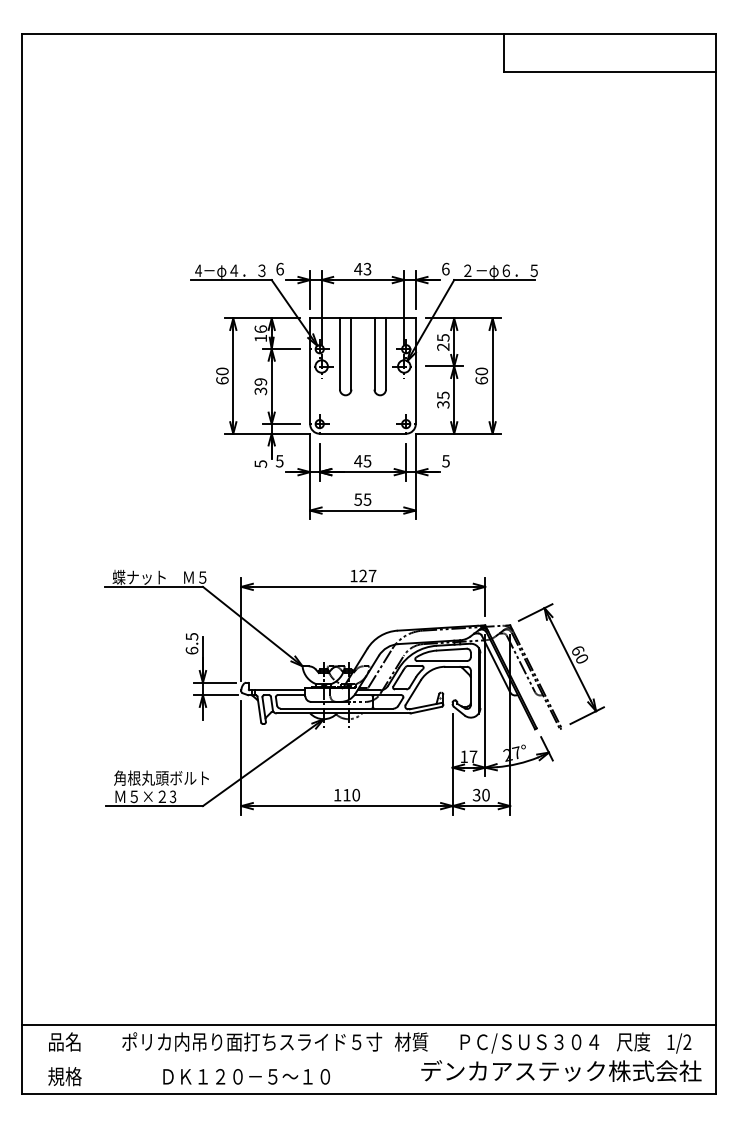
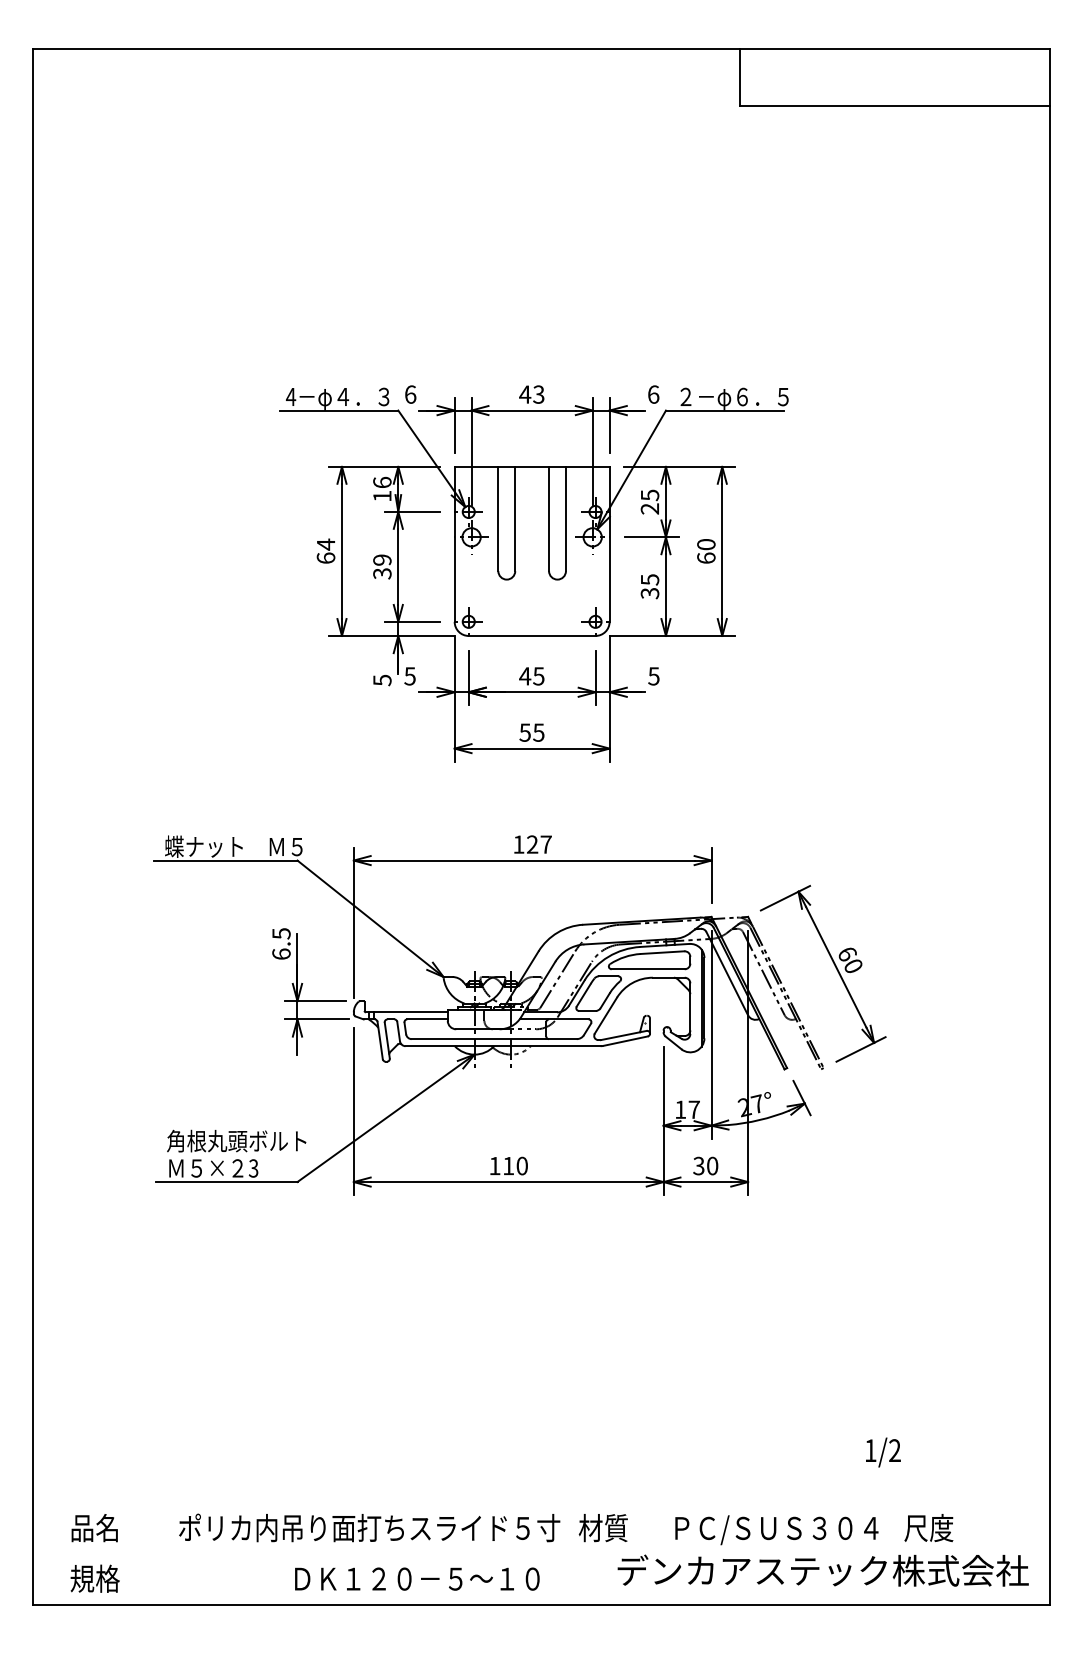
text: (222, 371) -> (326, 544), 60 -> 64
line: (368, 1025) -> (540, 1503), removed
text: (679, 1043) -> (883, 1452), moved
text: (246, 1076) -> (417, 1578), moved

